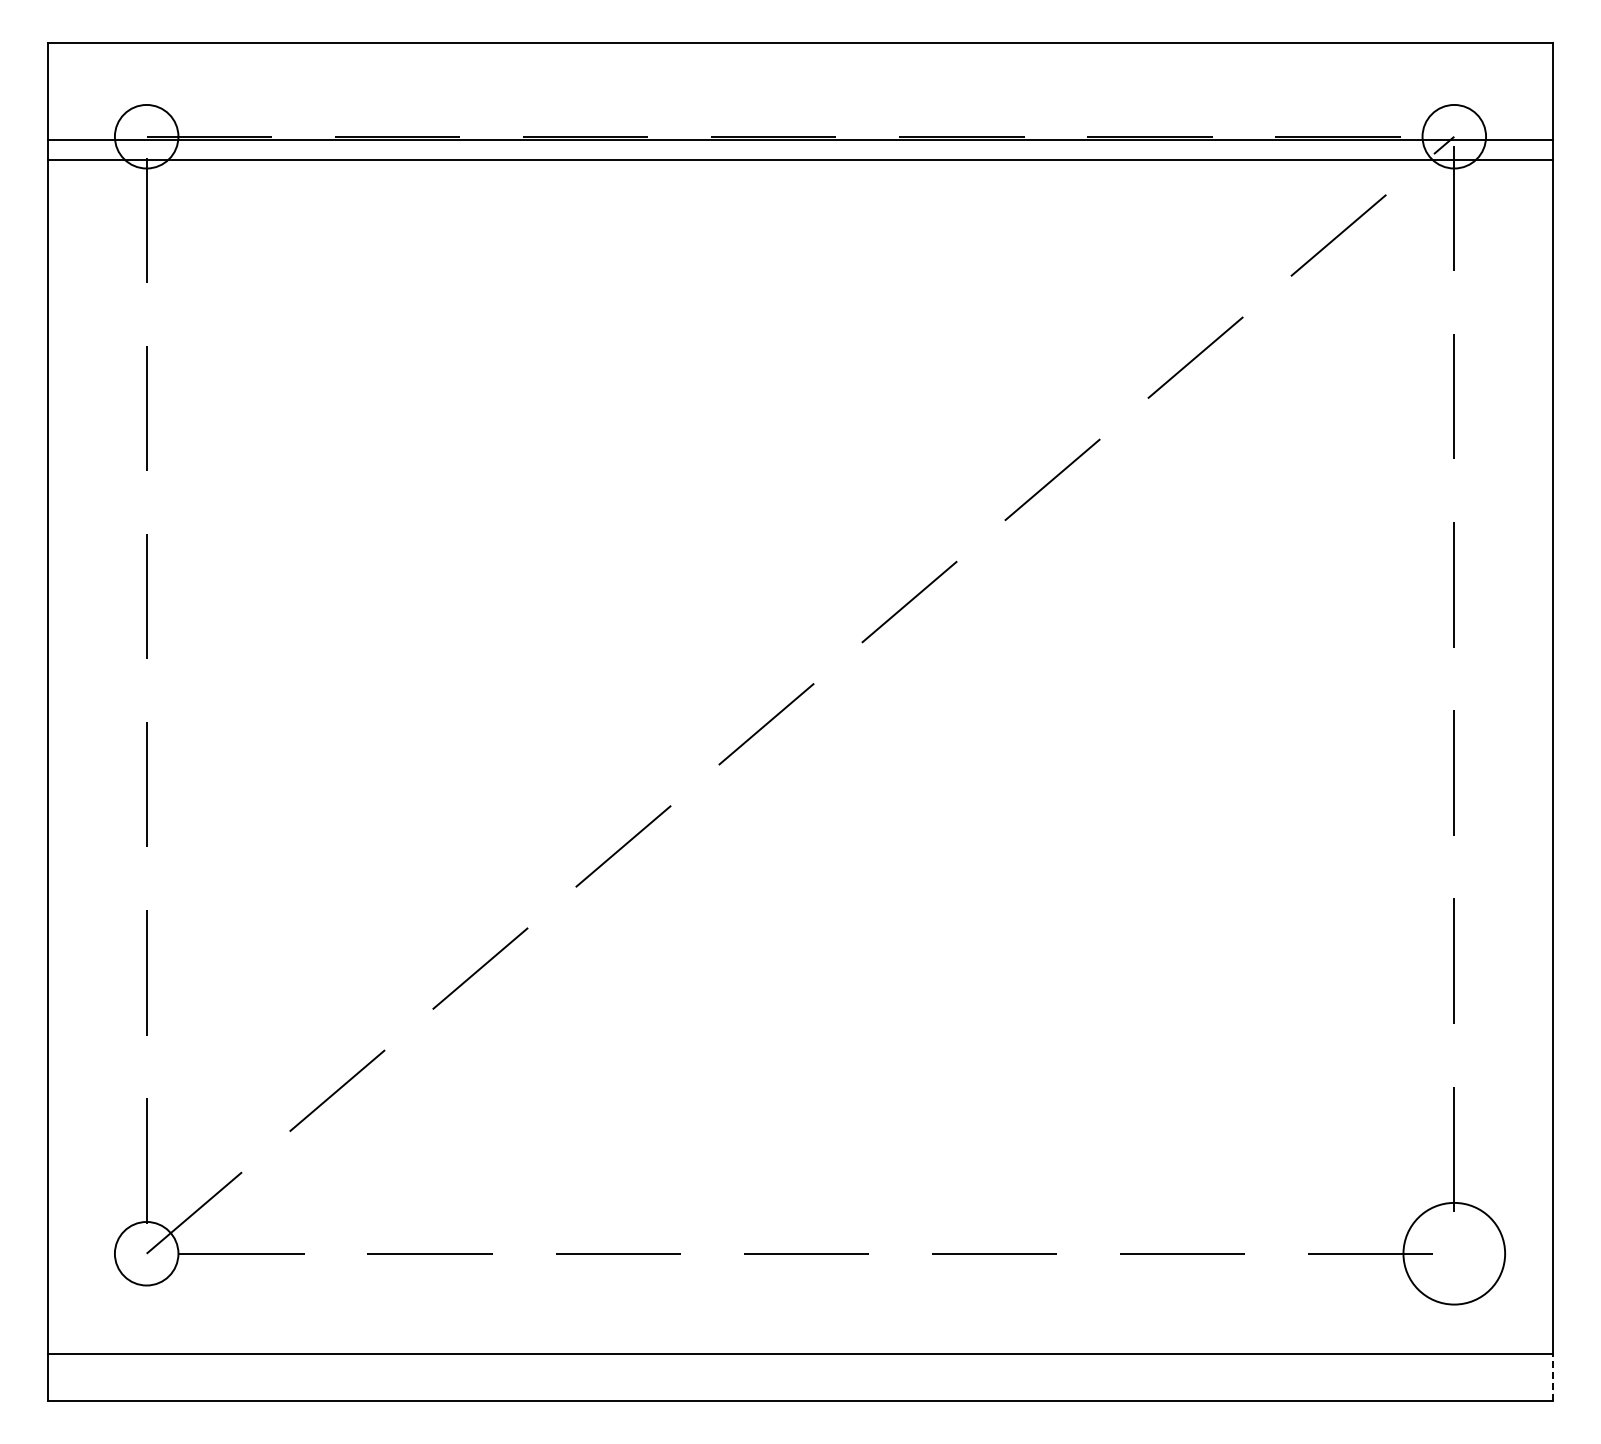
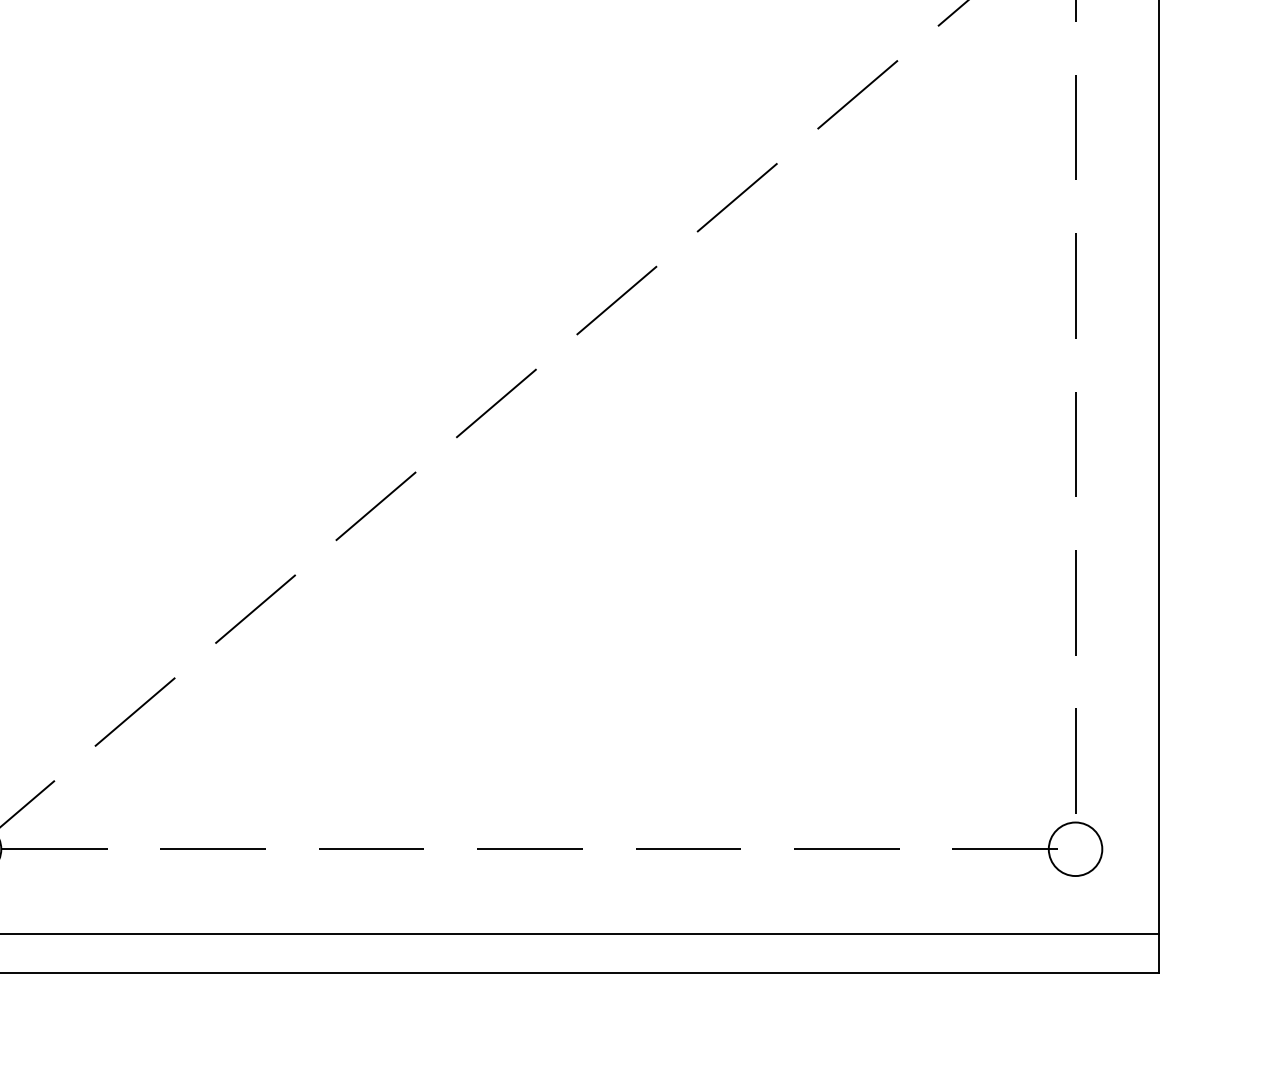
circle: (1454, 1253) -> (1075, 849), size x0.62
line: (1552, 1376) -> (1158, 952), dashed -> solid

